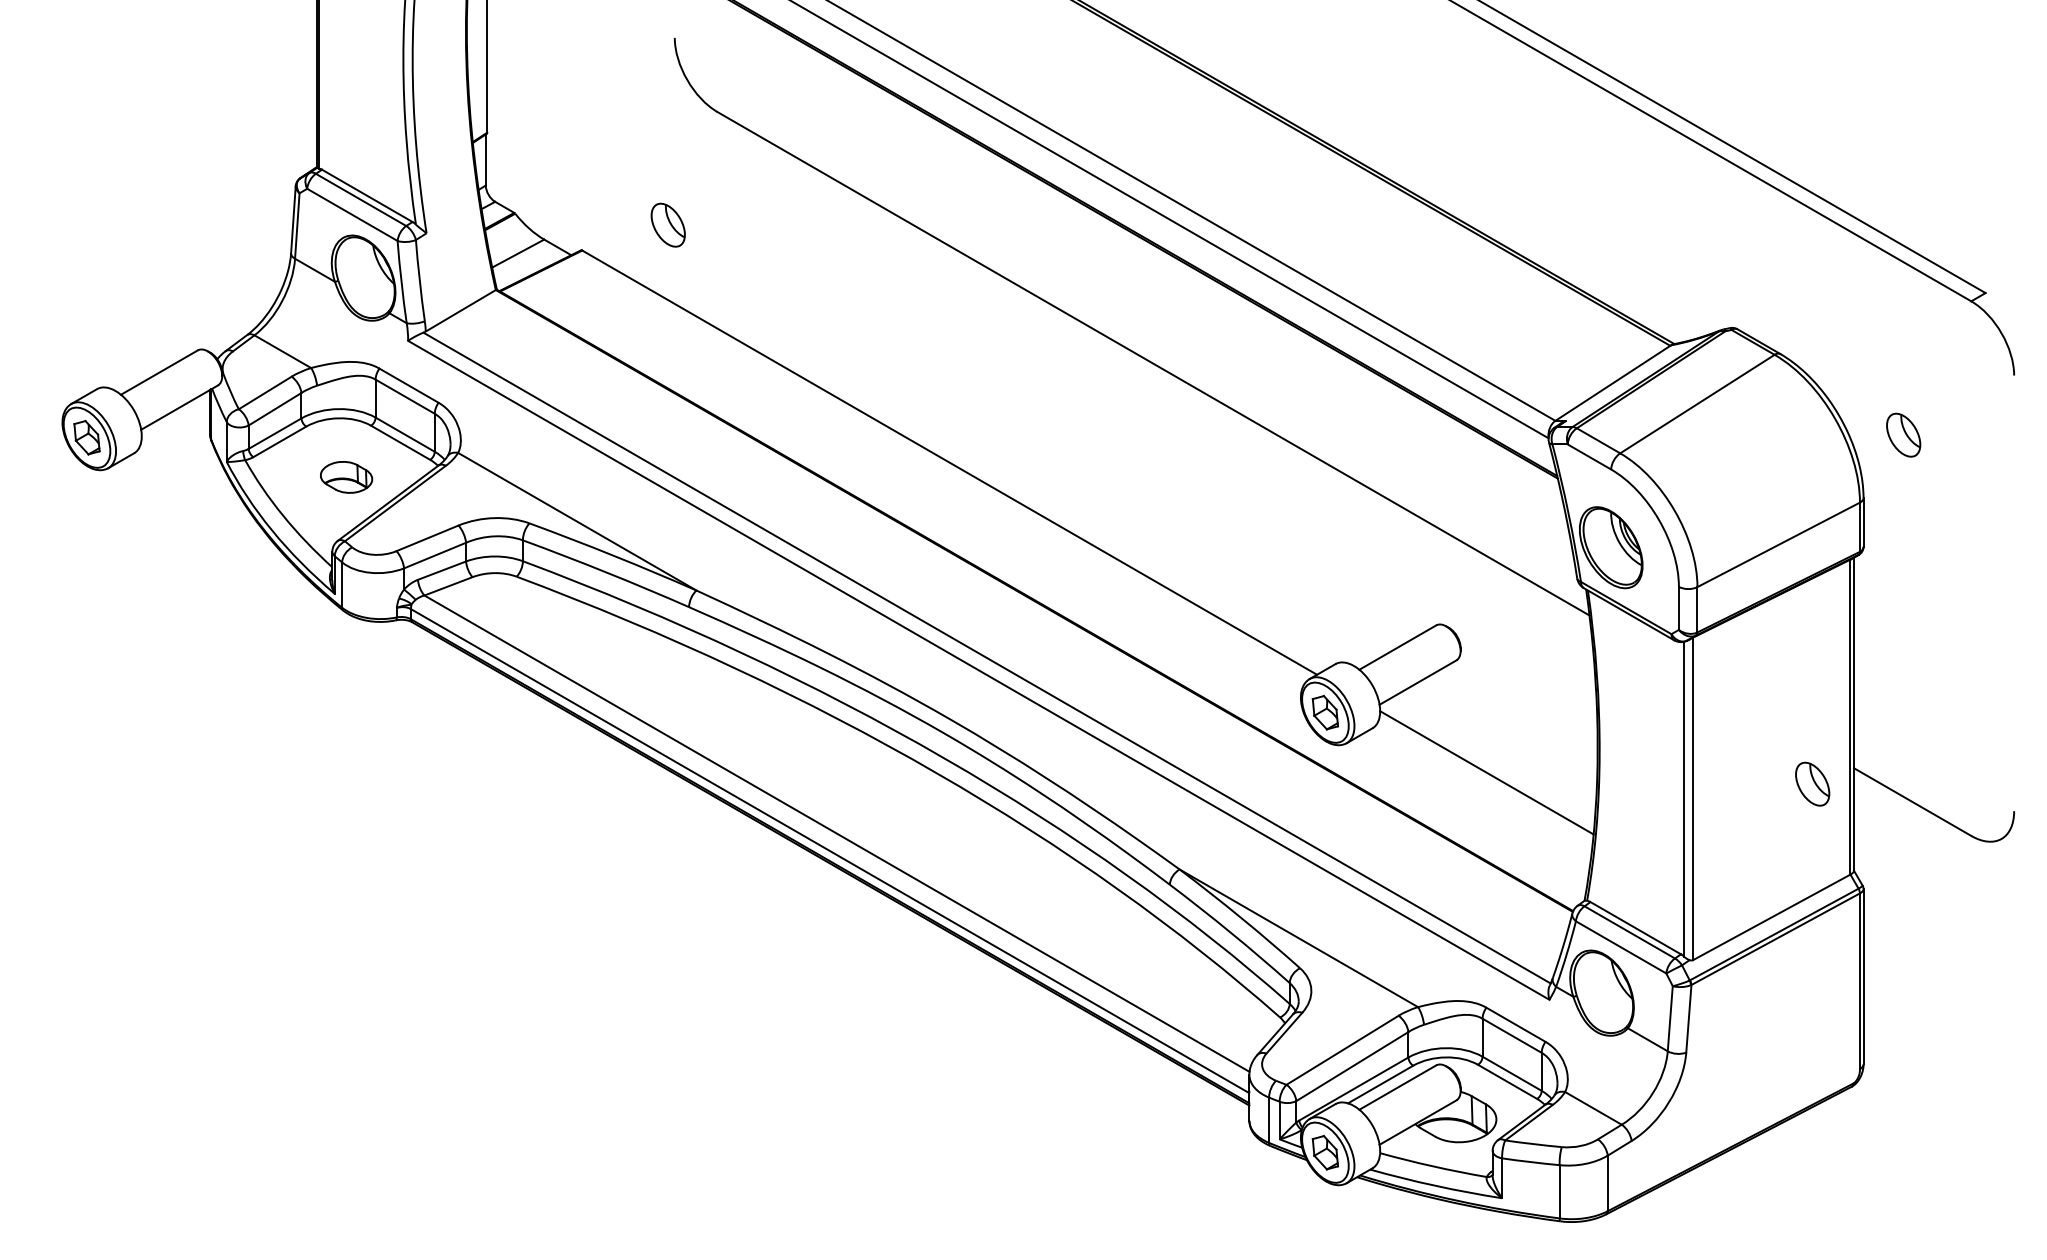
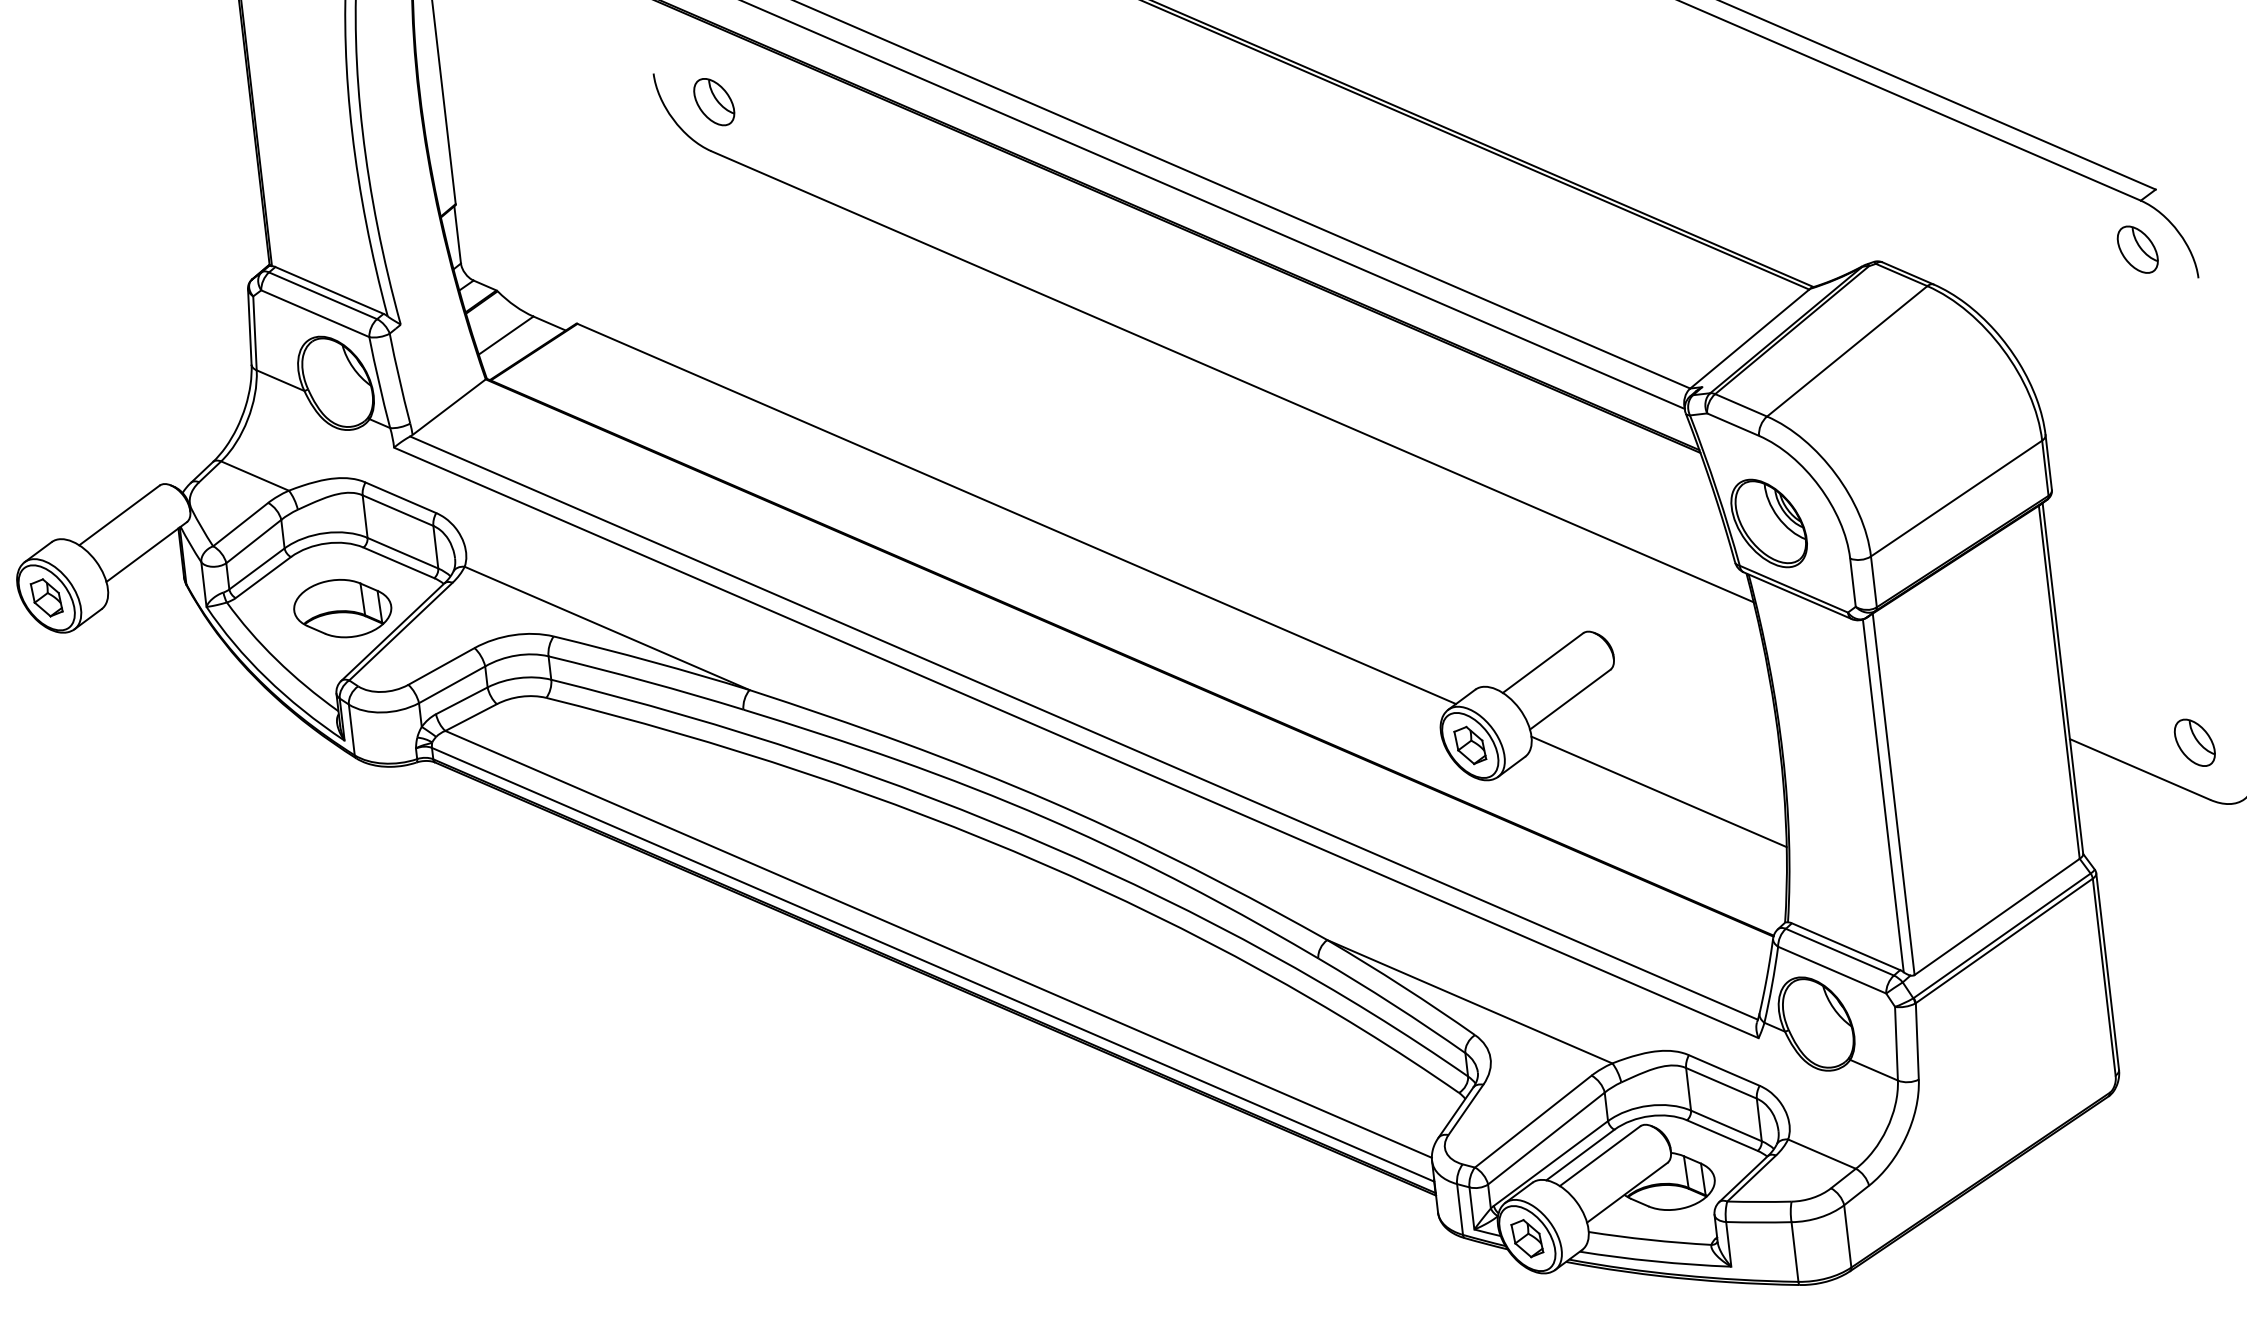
part: (667, 224) -> (713, 101), moved
part: (1903, 434) -> (2137, 248), moved
part: (346, 477) -> (342, 608), size x1.67
part: (1812, 783) -> (2194, 742), moved

